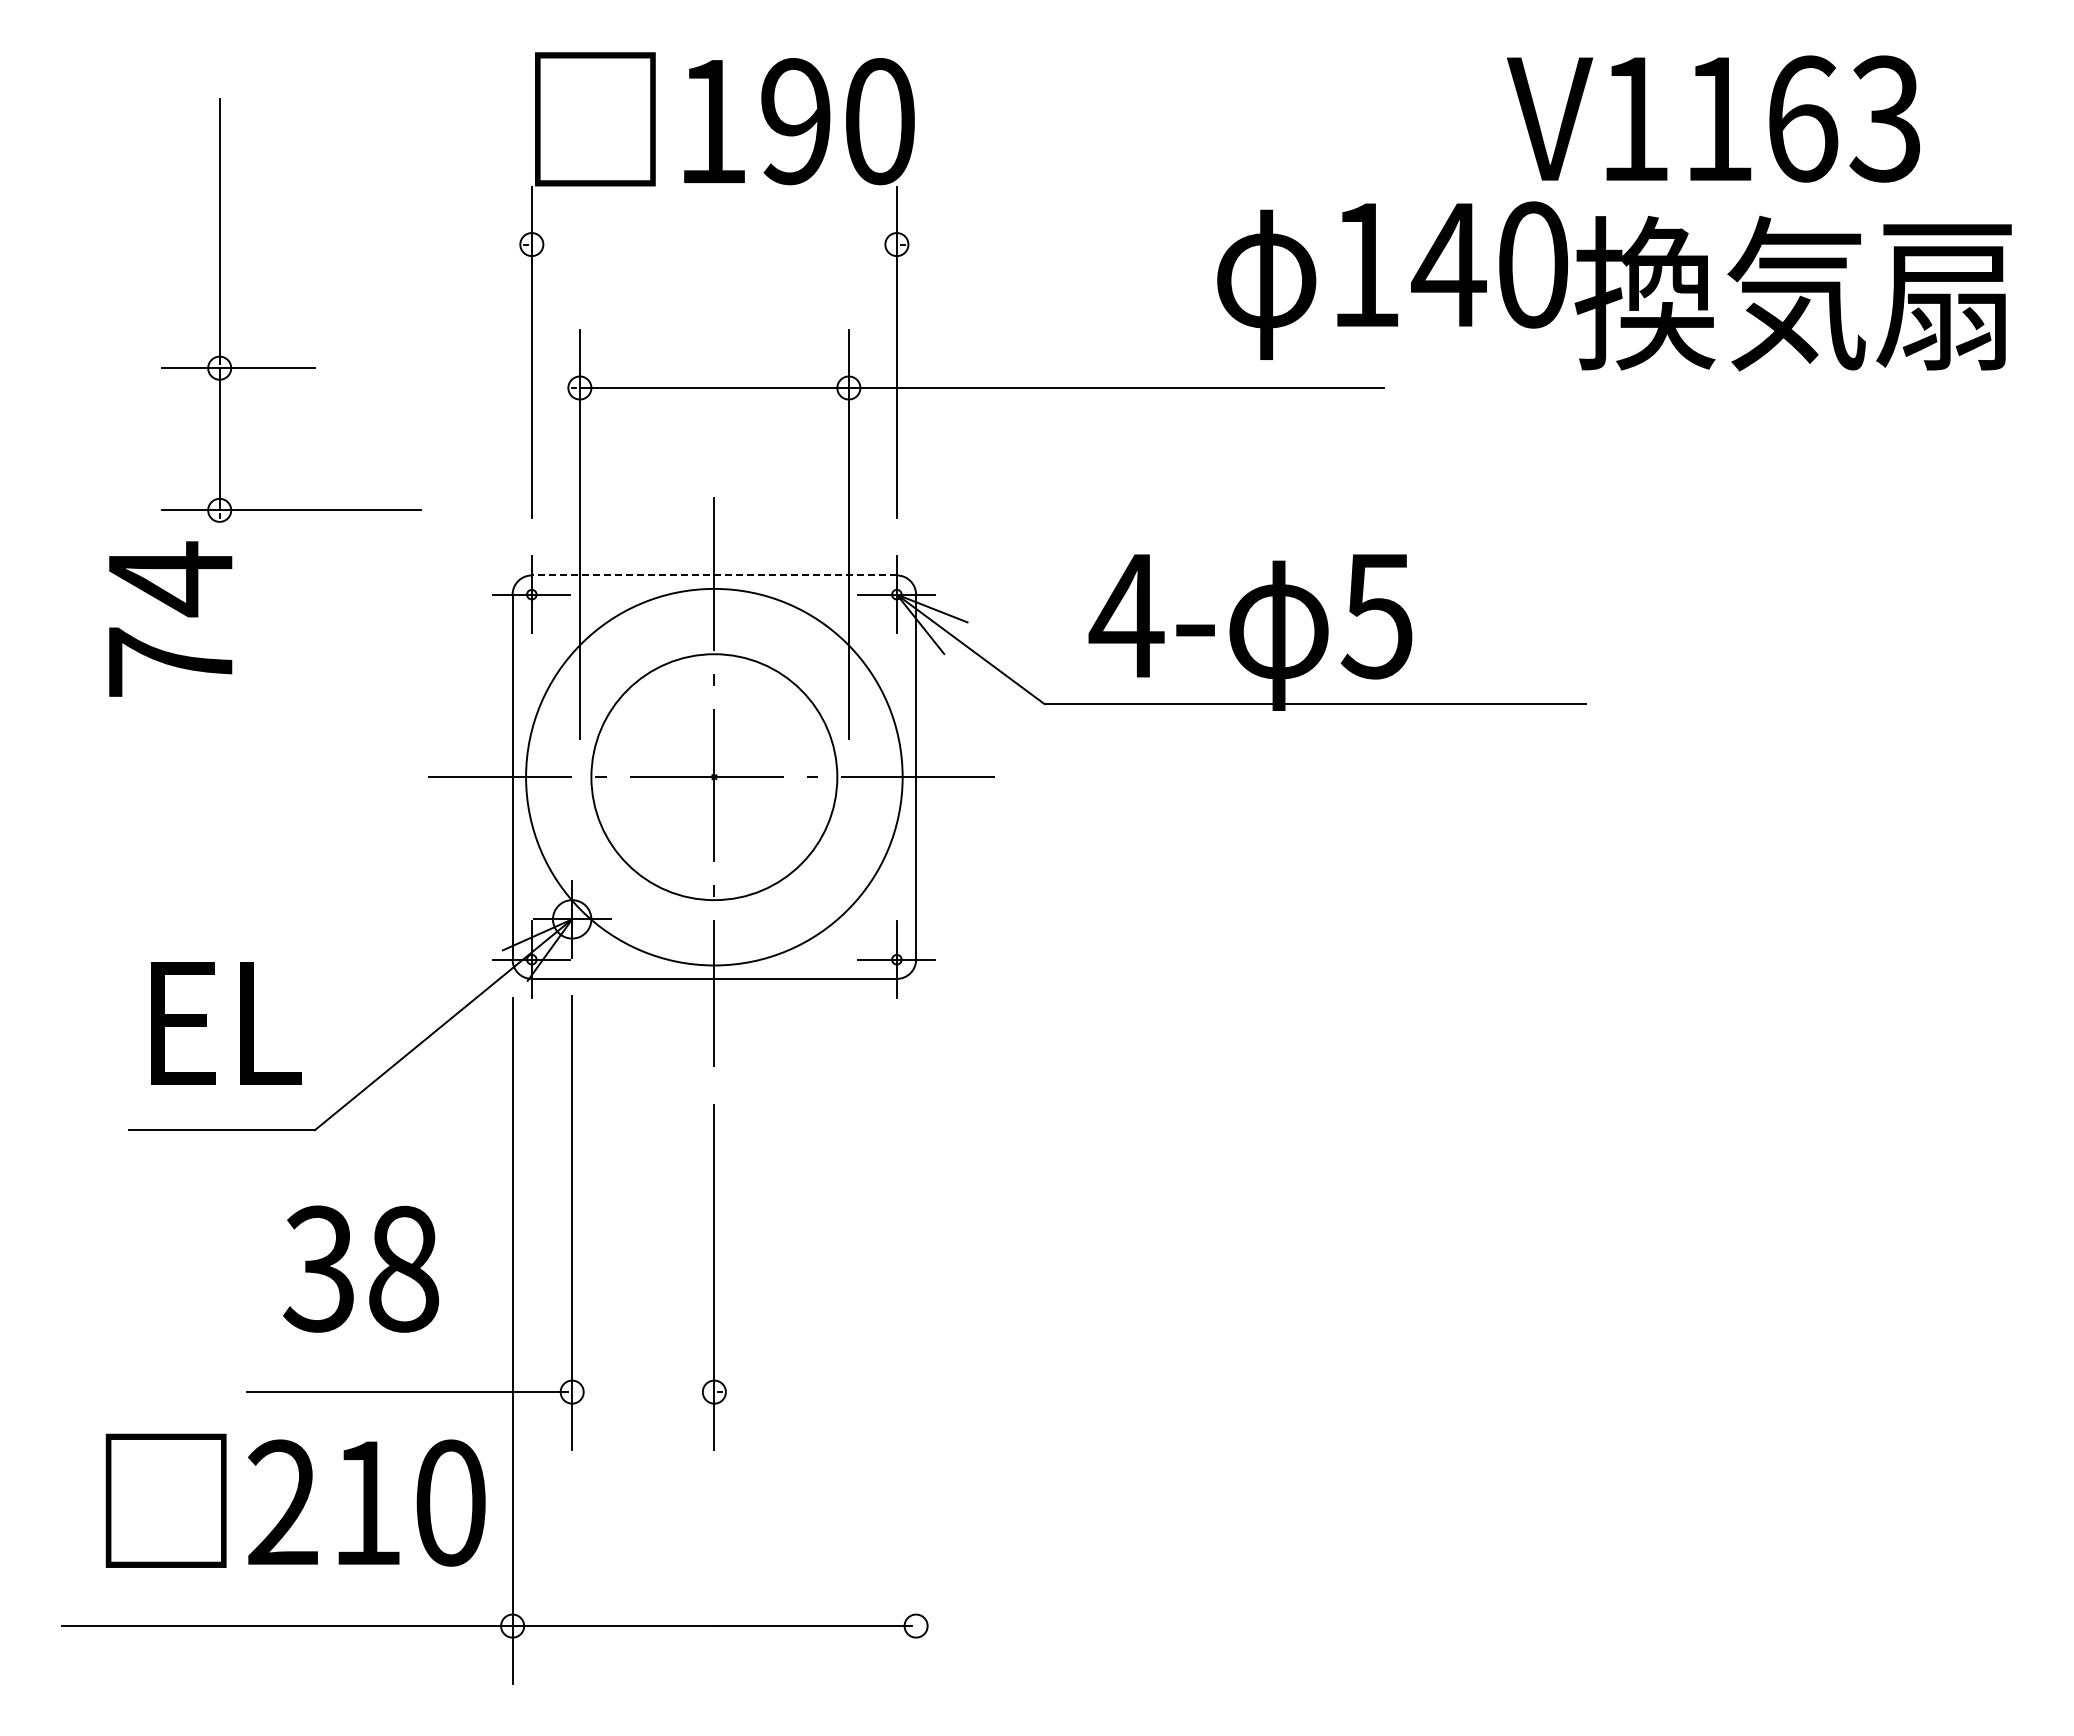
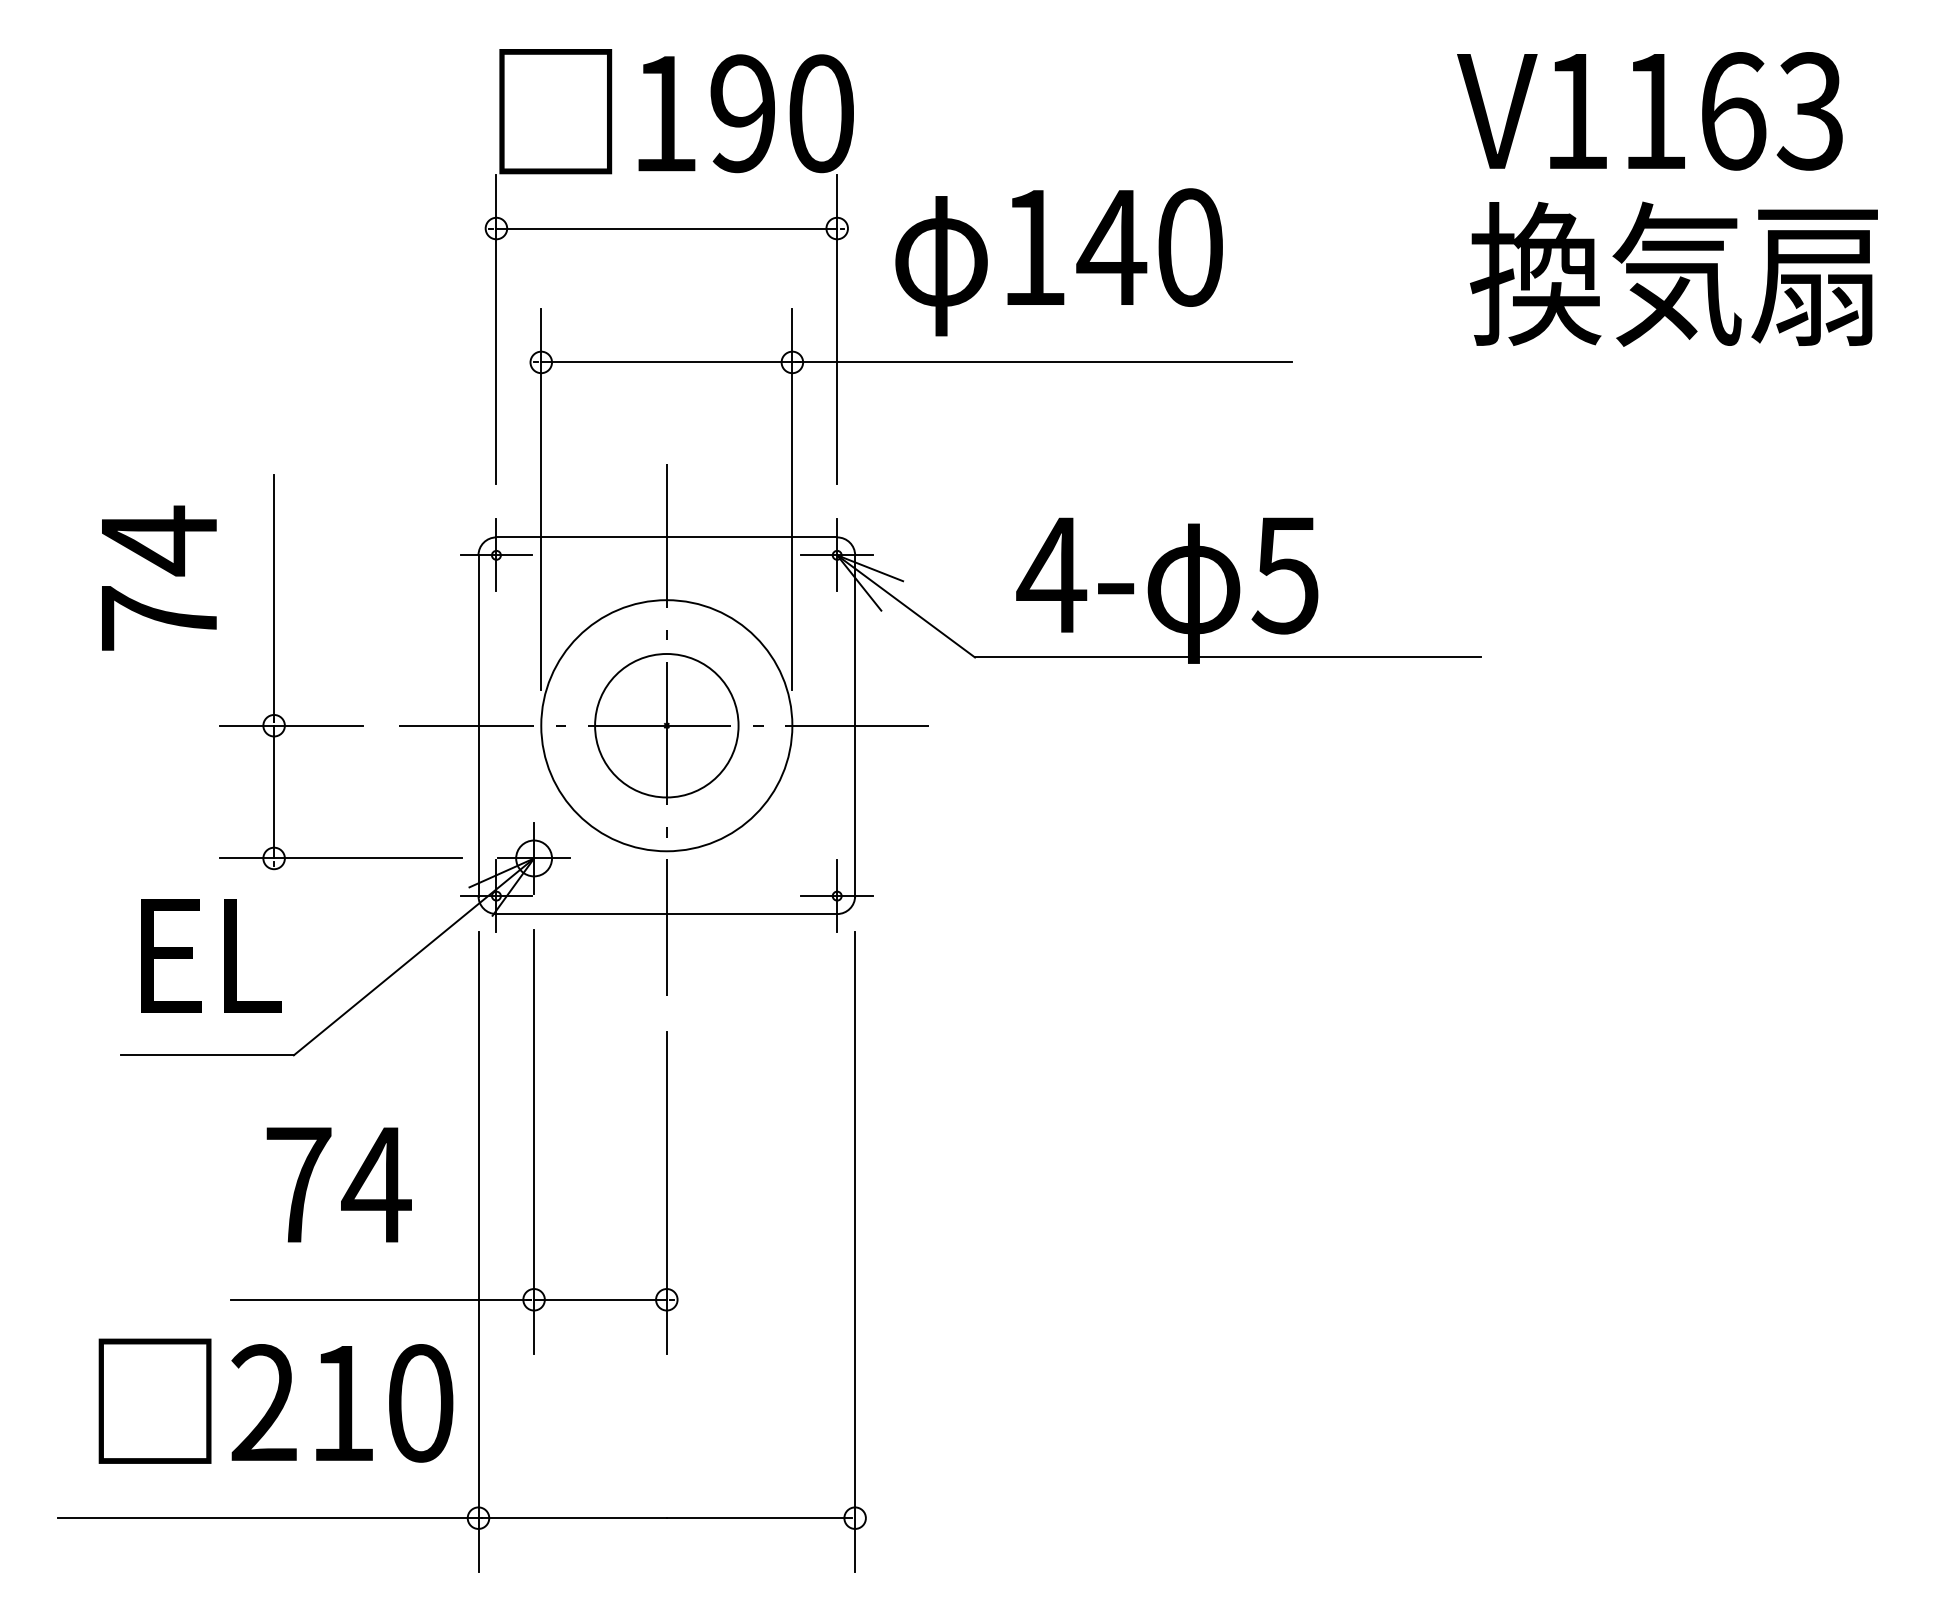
text: (1713, 118) -> (1649, 110), moved
line: (713, 244) -> (666, 228), added
text: (1392, 280) -> (1059, 262), moved
part: (291, 367) -> (341, 725), moved
line: (714, 575) -> (666, 537), dashed -> solid
circle: (713, 776) -> (666, 725), size x0.71
circle: (714, 777) -> (666, 726), size x0.62
text: (362, 1268) -> (338, 1184), 38 -> 74
line: (916, 1340) -> (855, 1251), added
line: (643, 1392) -> (600, 1300), added

